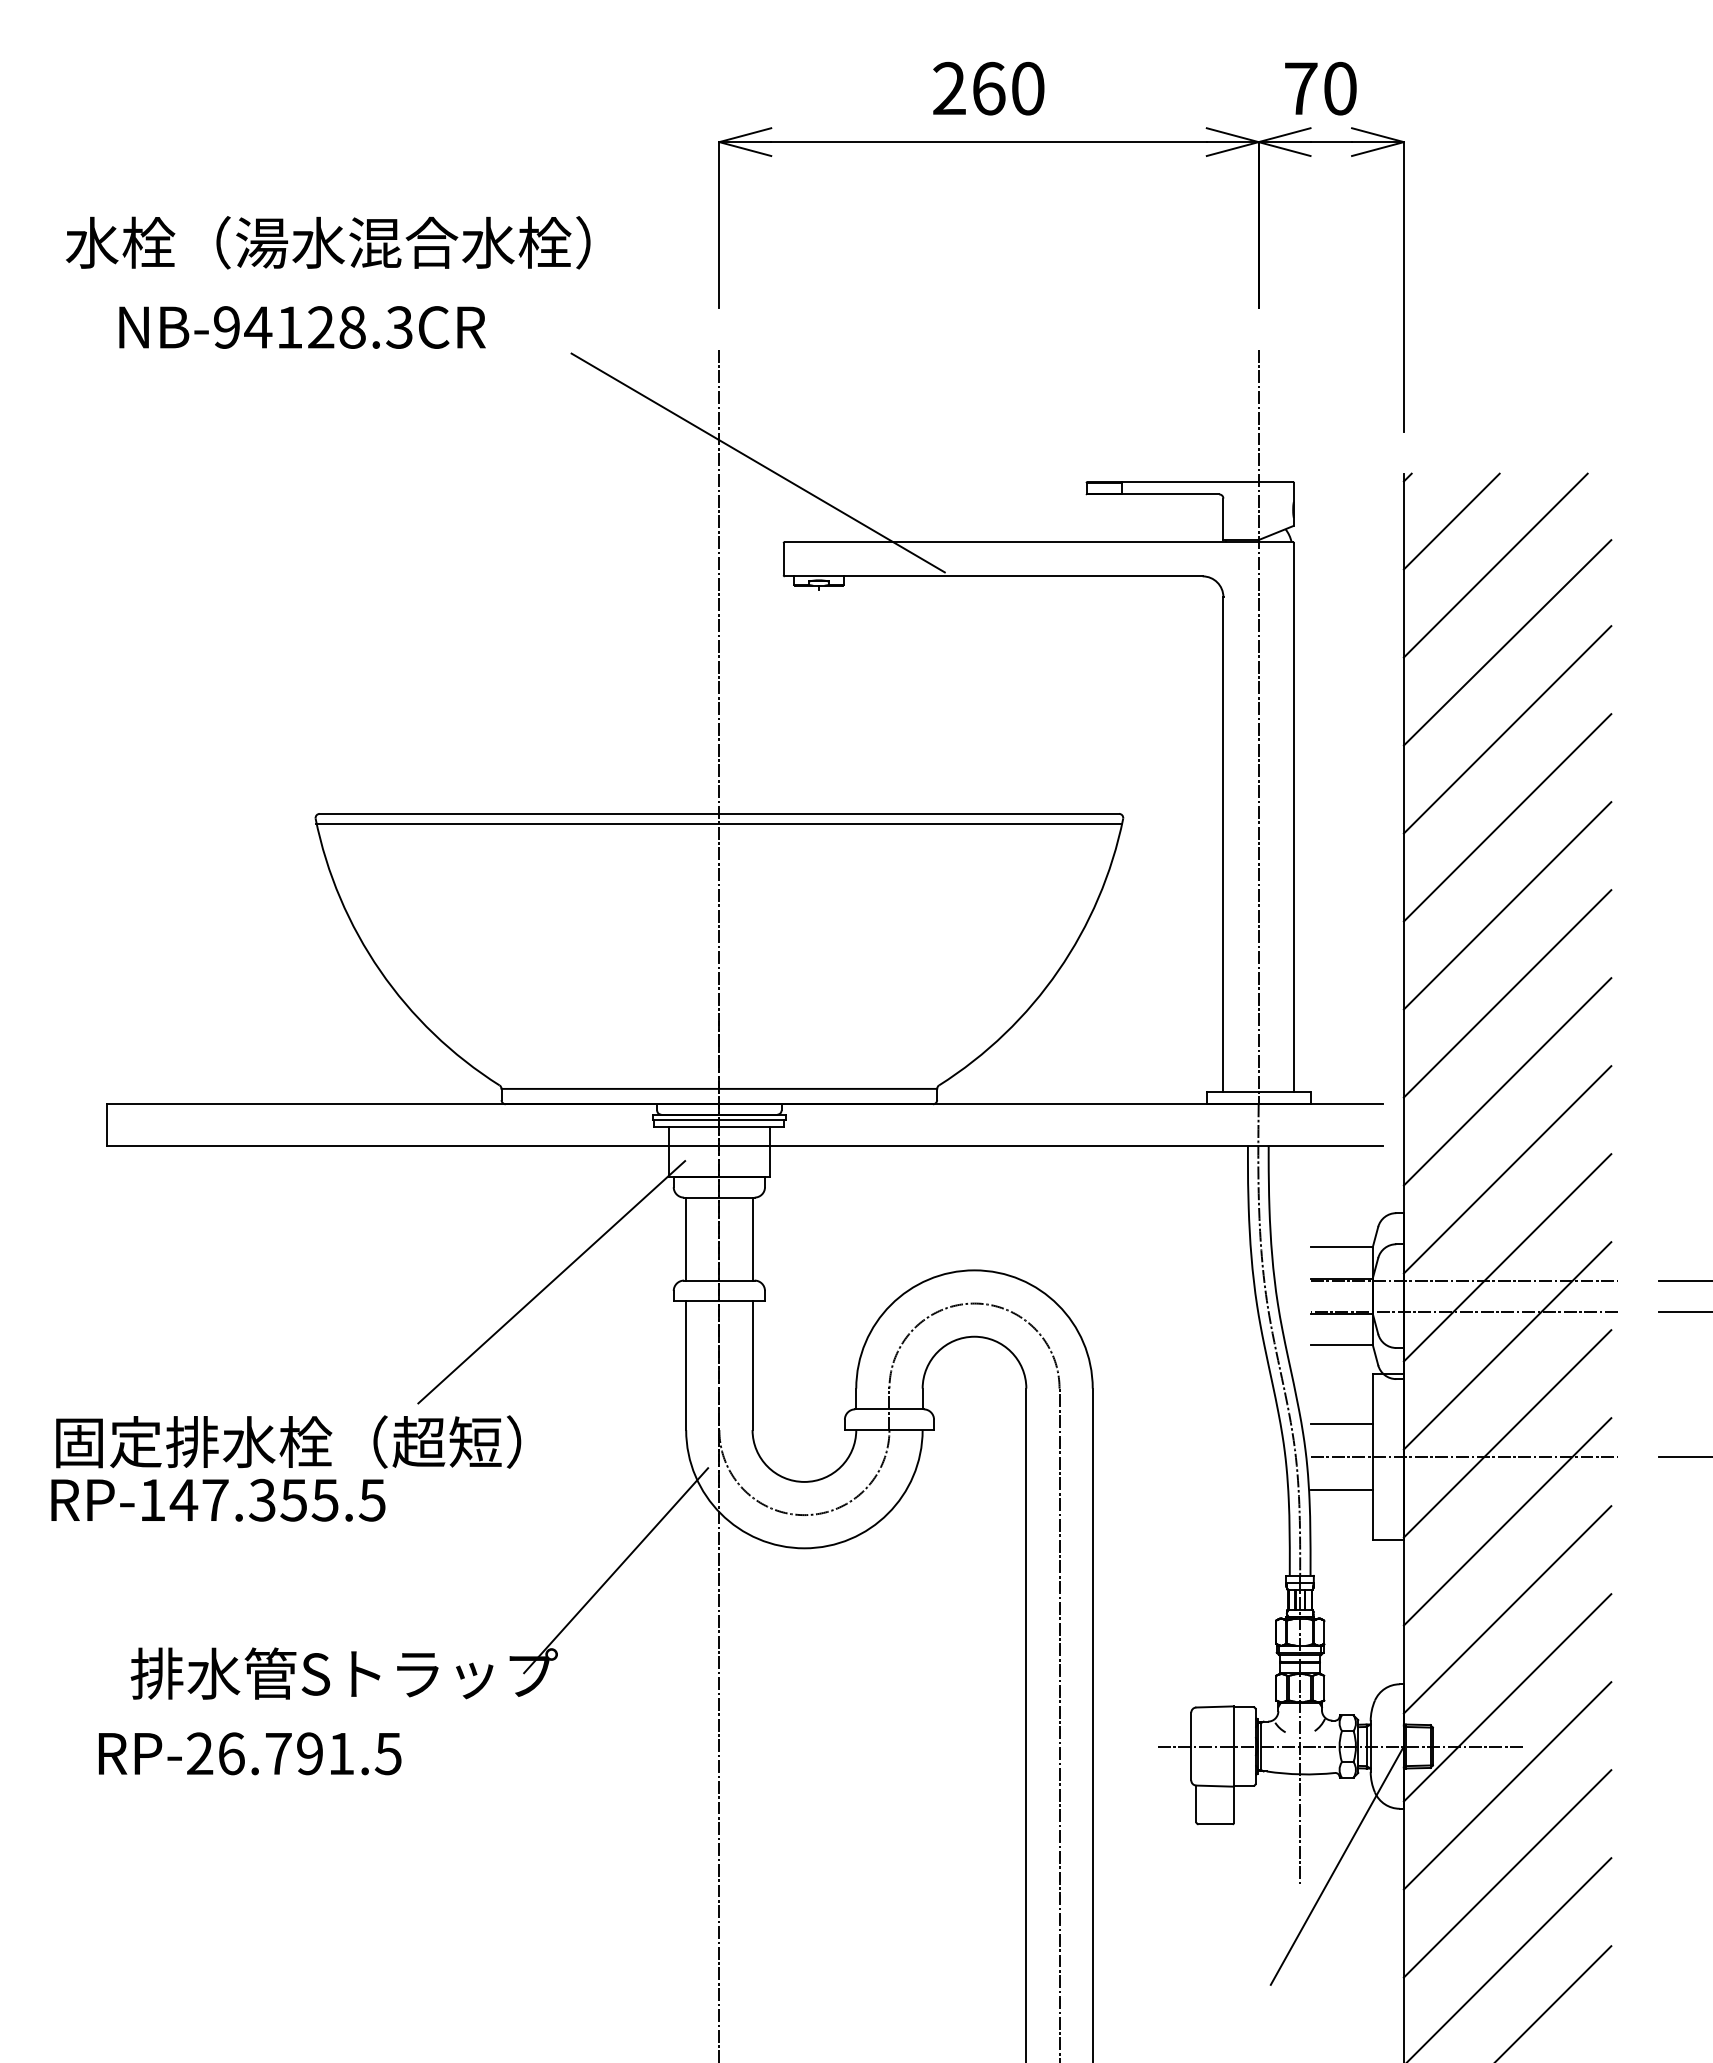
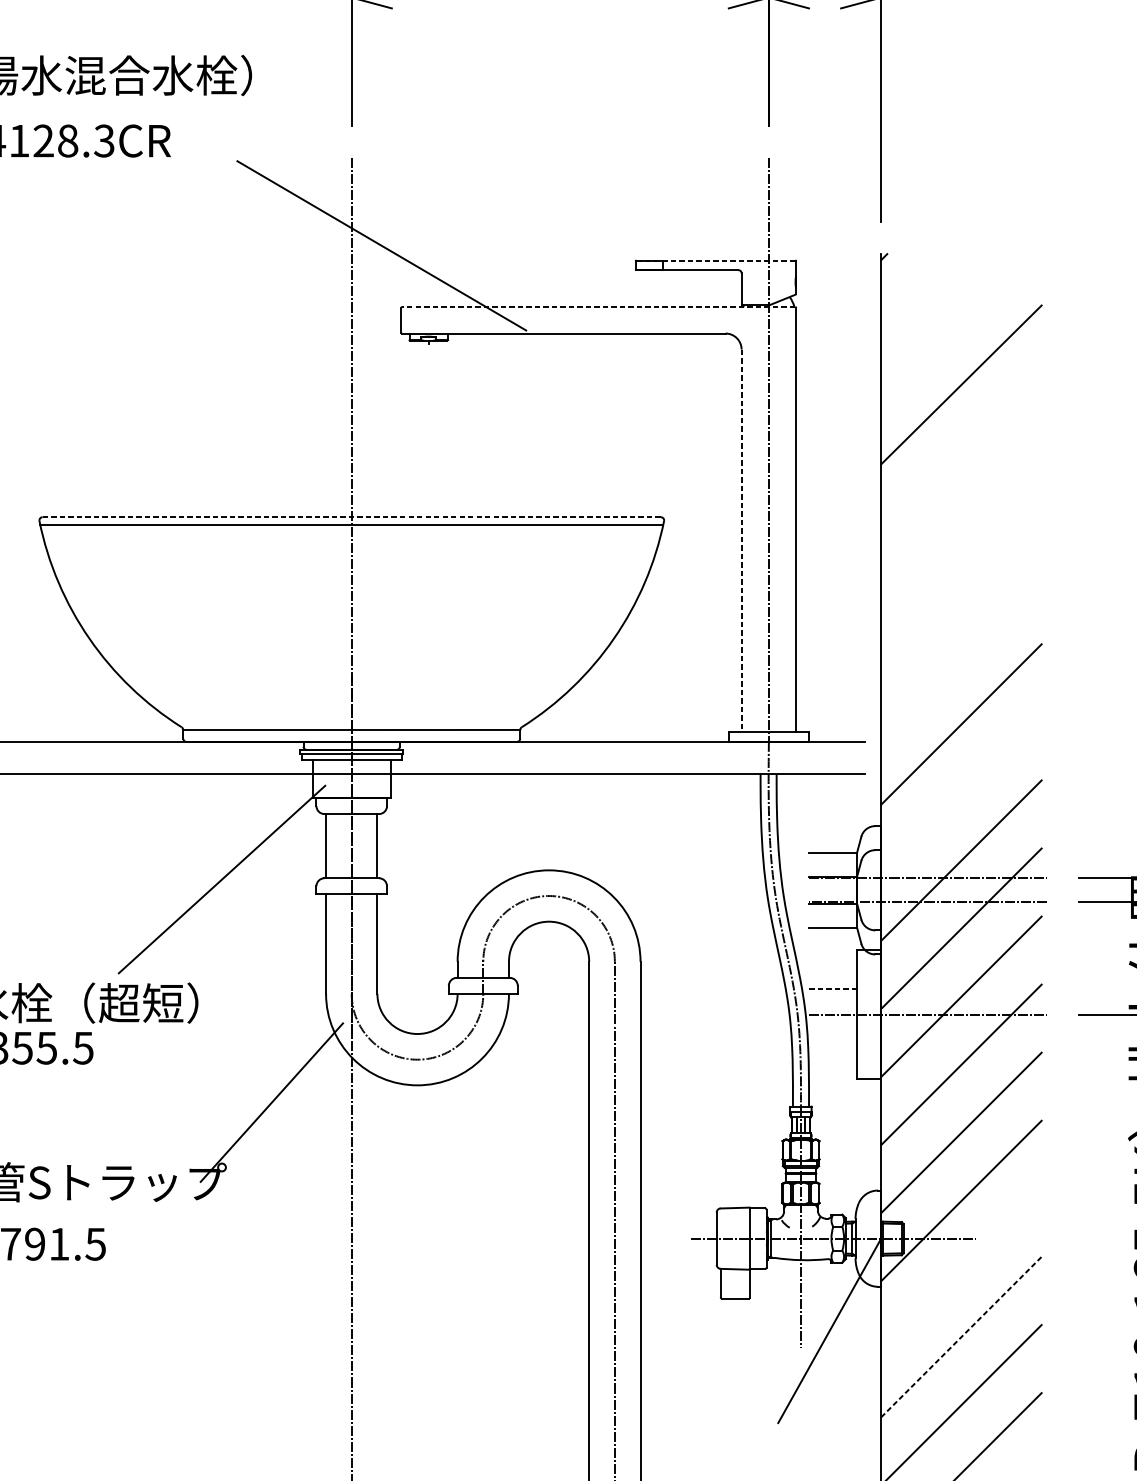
line: (1190, 481) -> (716, 260), solid -> dashed
line: (1451, 521) -> (918, 291), removed
line: (1038, 542) -> (598, 307), solid -> dashed
line: (1495, 565) -> (952, 325), removed
line: (1507, 729) -> (961, 451), removed
line: (719, 813) -> (351, 516), solid -> dashed
line: (1507, 817) -> (961, 520), removed
line: (1223, 844) -> (741, 540), solid -> dashed
line: (1507, 905) -> (961, 588), removed
line: (1507, 993) -> (961, 656), removed
line: (1507, 1169) -> (961, 792), removed
line: (1341, 1423) -> (832, 988), solid -> dashed
line: (1341, 1490) -> (832, 1040), removed
line: (1507, 1785) -> (961, 1268), removed
line: (1507, 1873) -> (961, 1336), solid -> dashed

